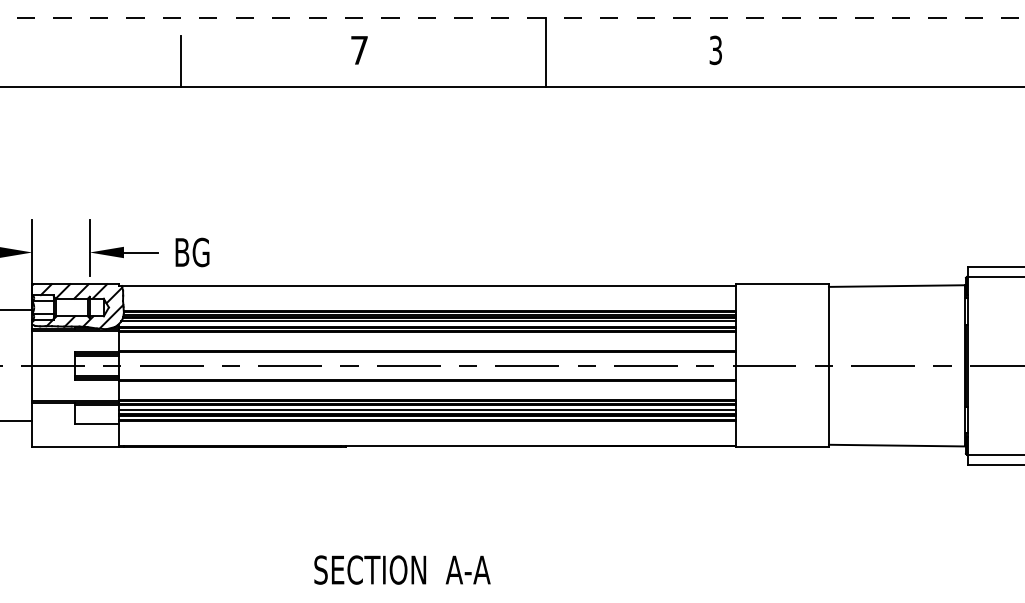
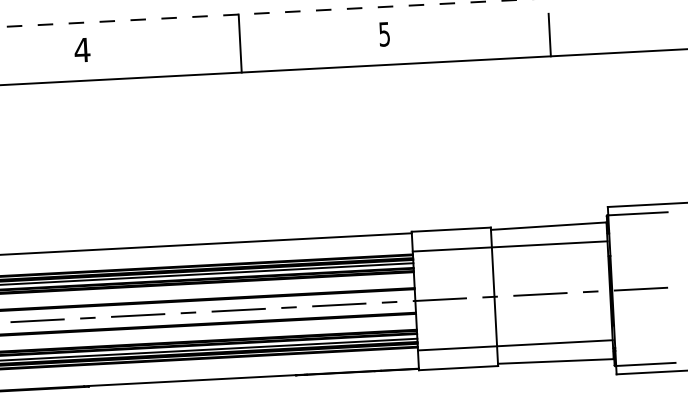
text: (715, 49) -> (384, 33), 3 -> 5
text: (359, 50) -> (82, 50), 7 -> 4
line: (910, 61) -> (550, 35), added
line: (850, 307) -> (510, 246), added
line: (850, 424) -> (515, 345), added

